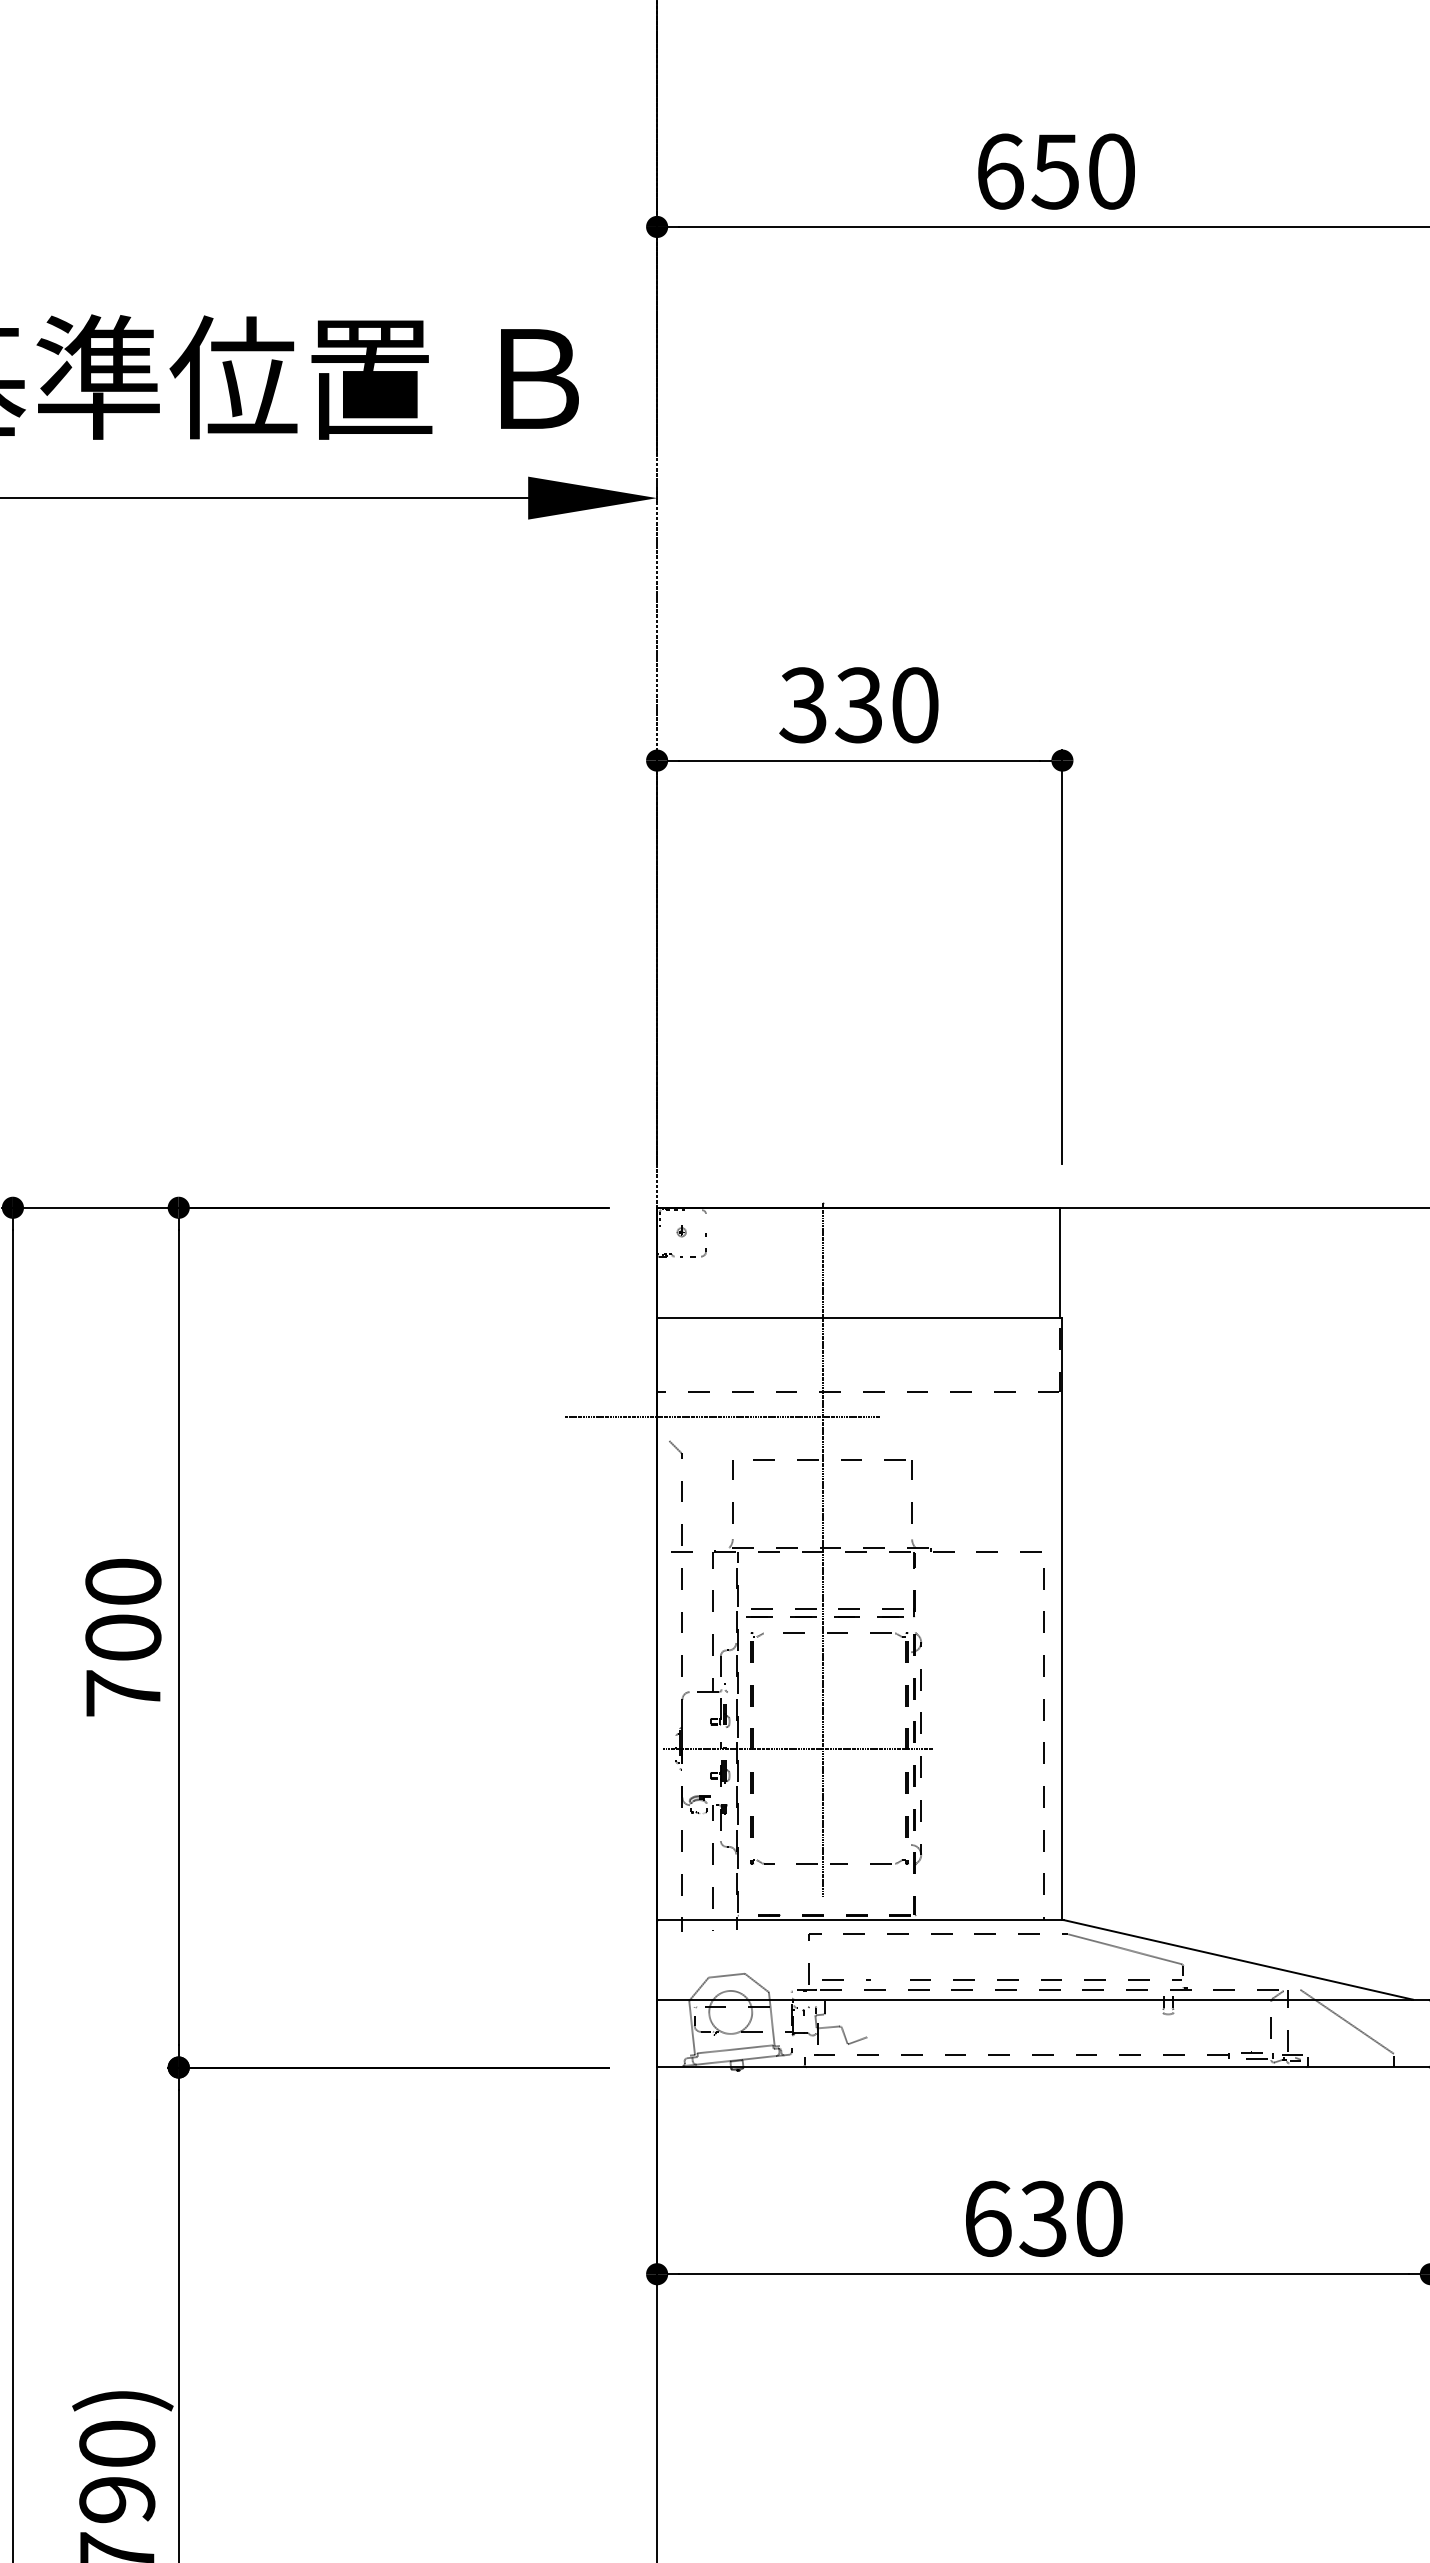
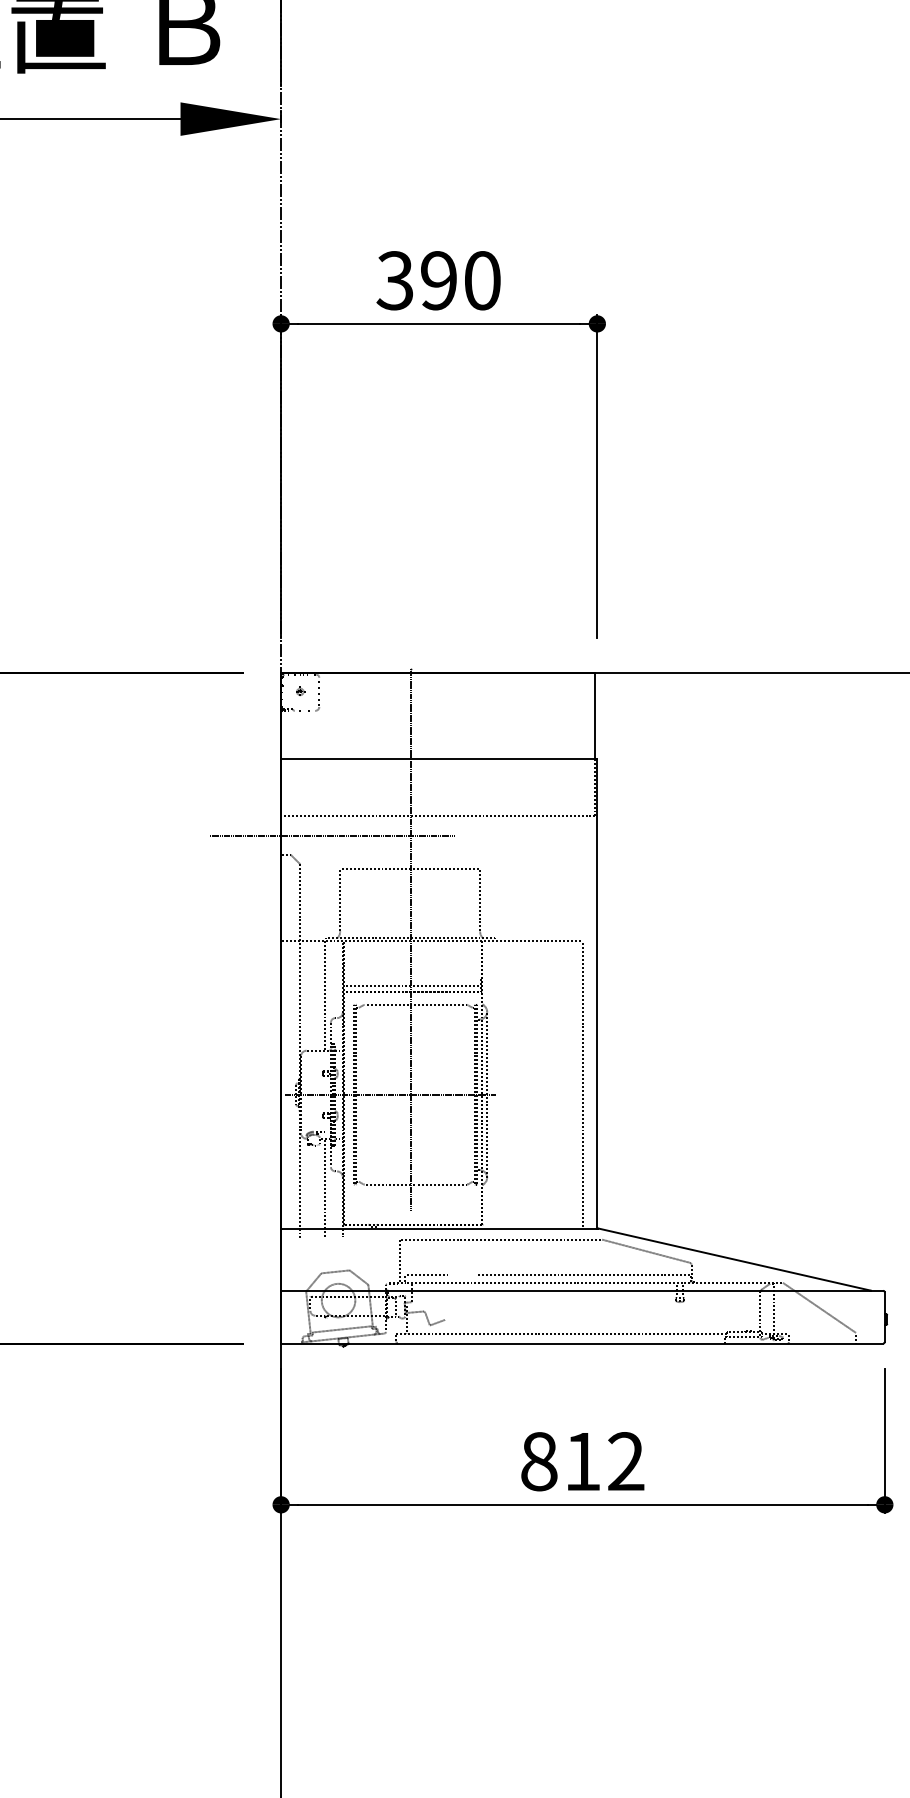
text: (858, 705) -> (438, 280), 330 -> 390
text: (1043, 2218) -> (582, 1461), 630 -> 812

